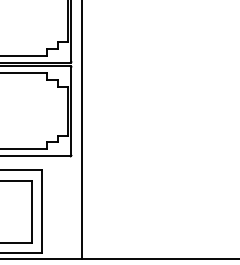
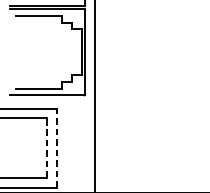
line: (31, 211) -> (47, 147), solid -> dashed
line: (41, 211) -> (56, 147), solid -> dashed

